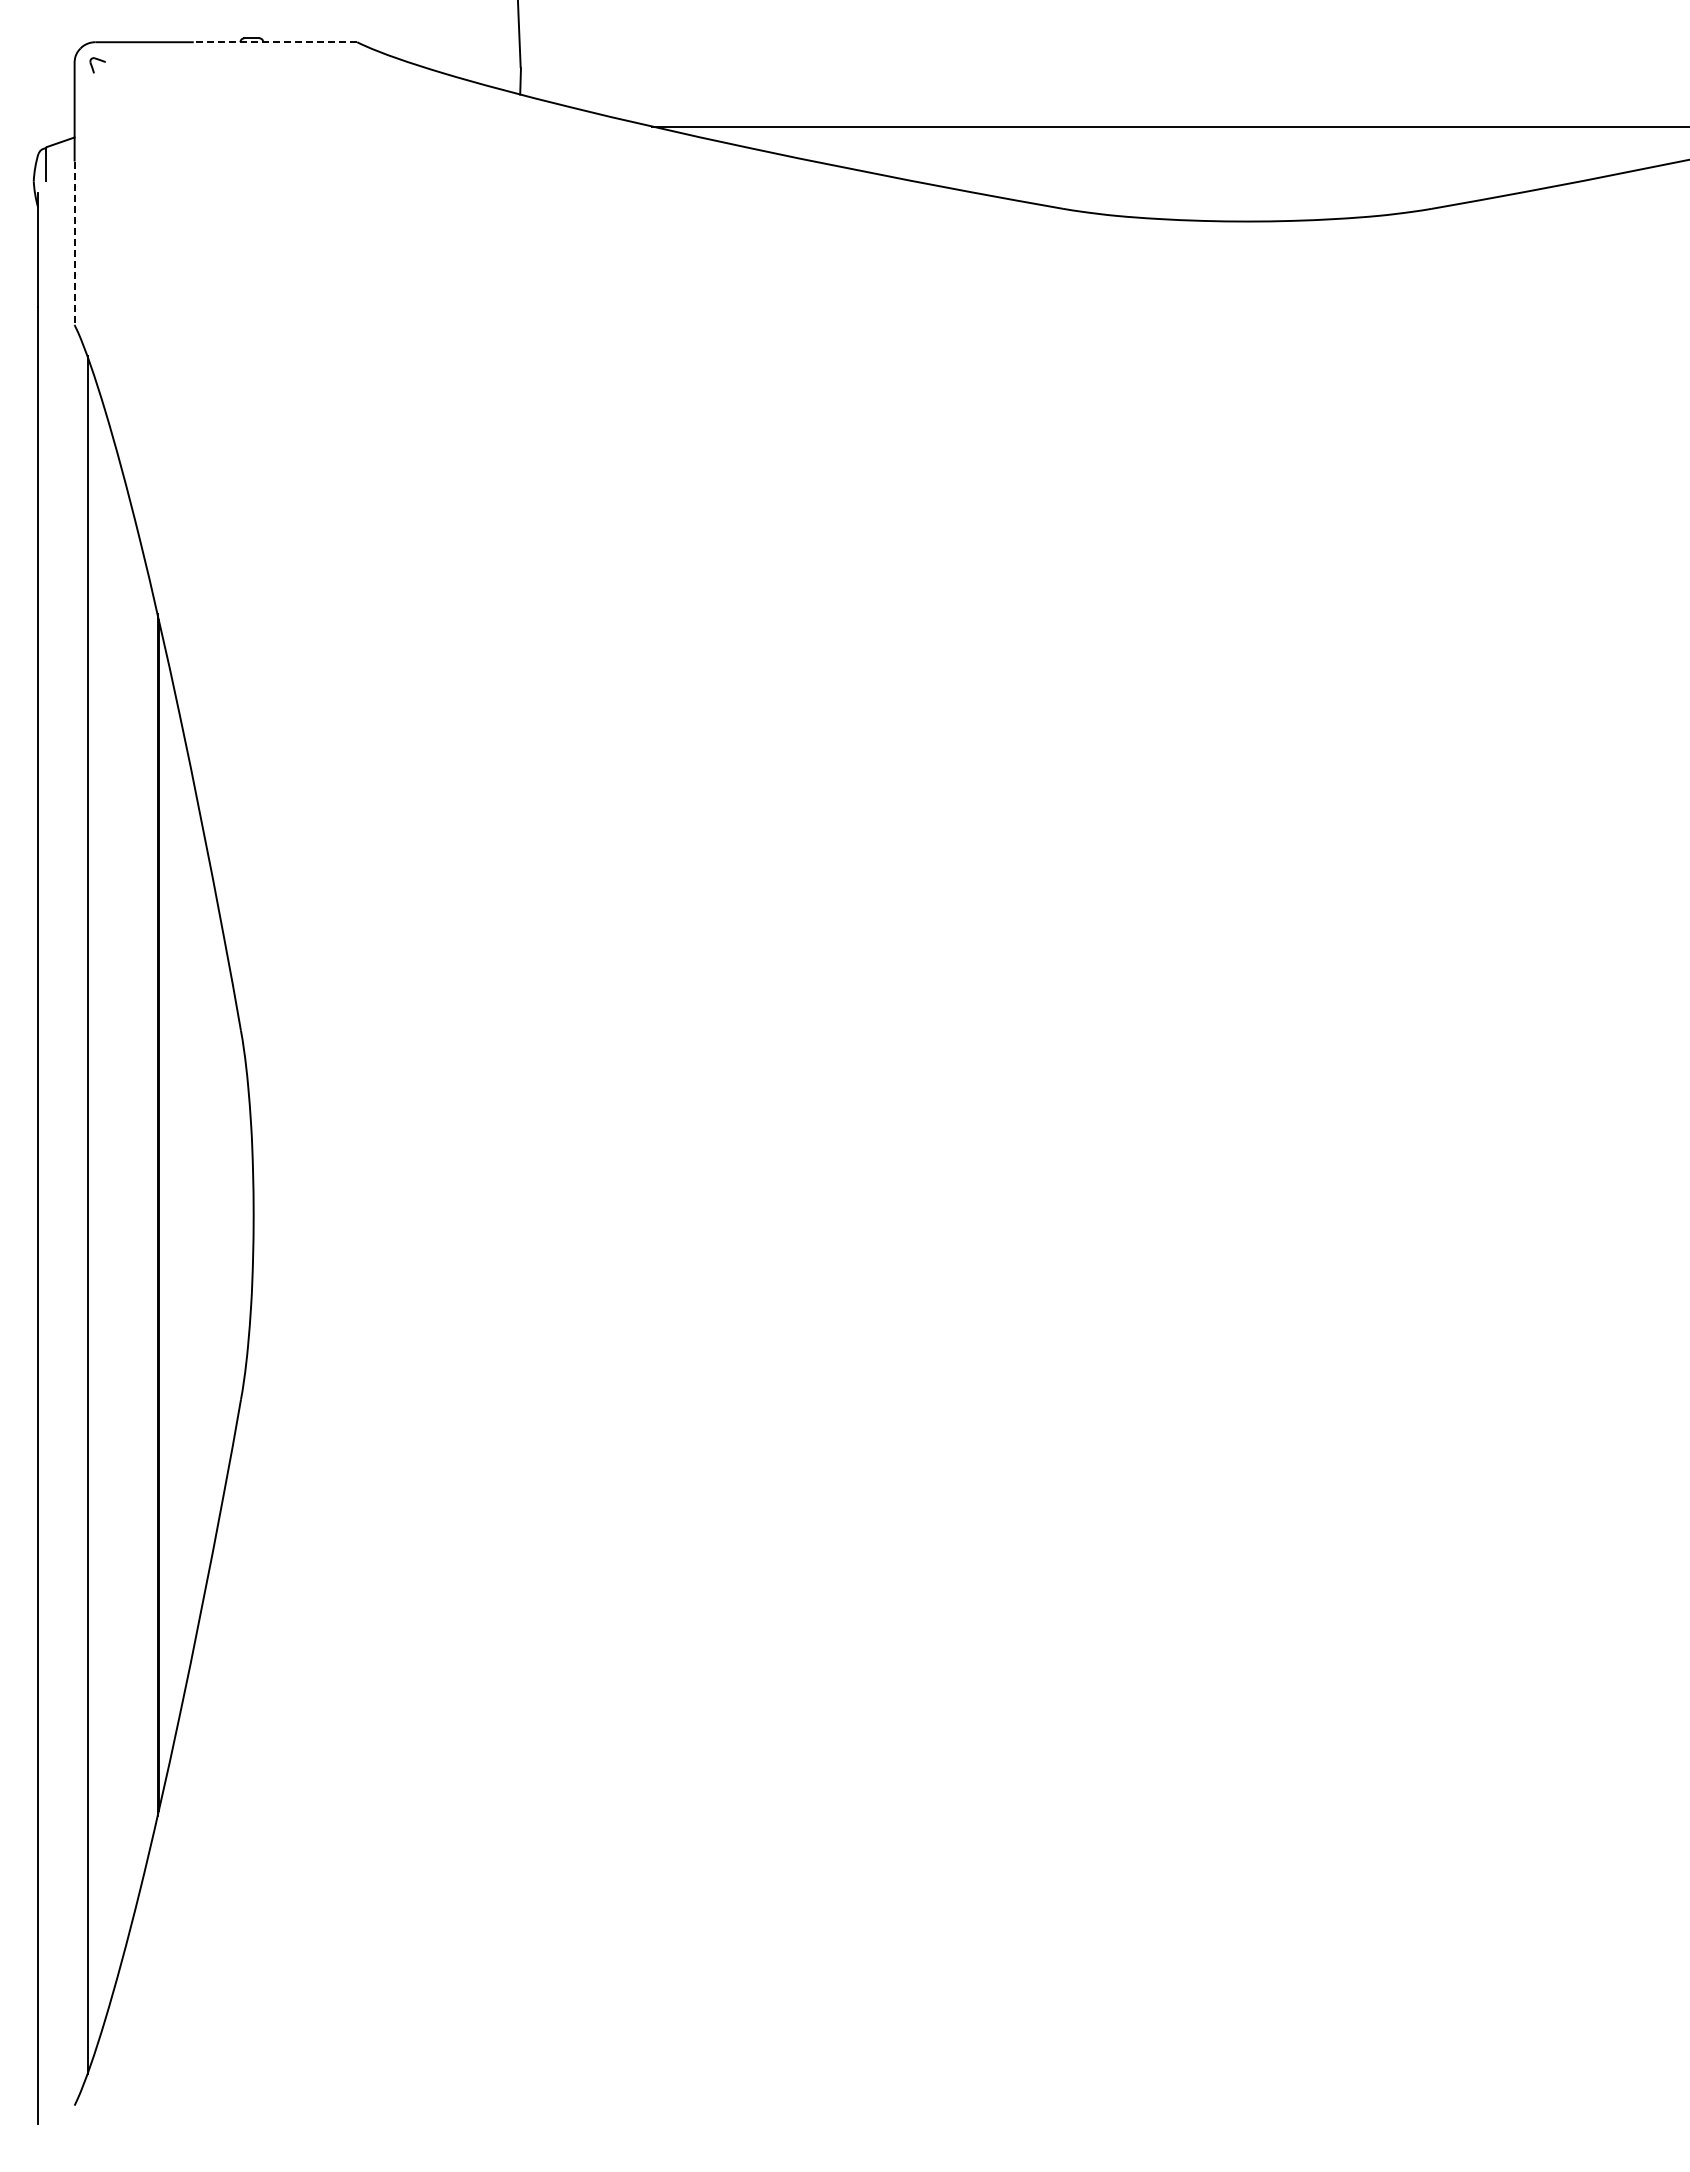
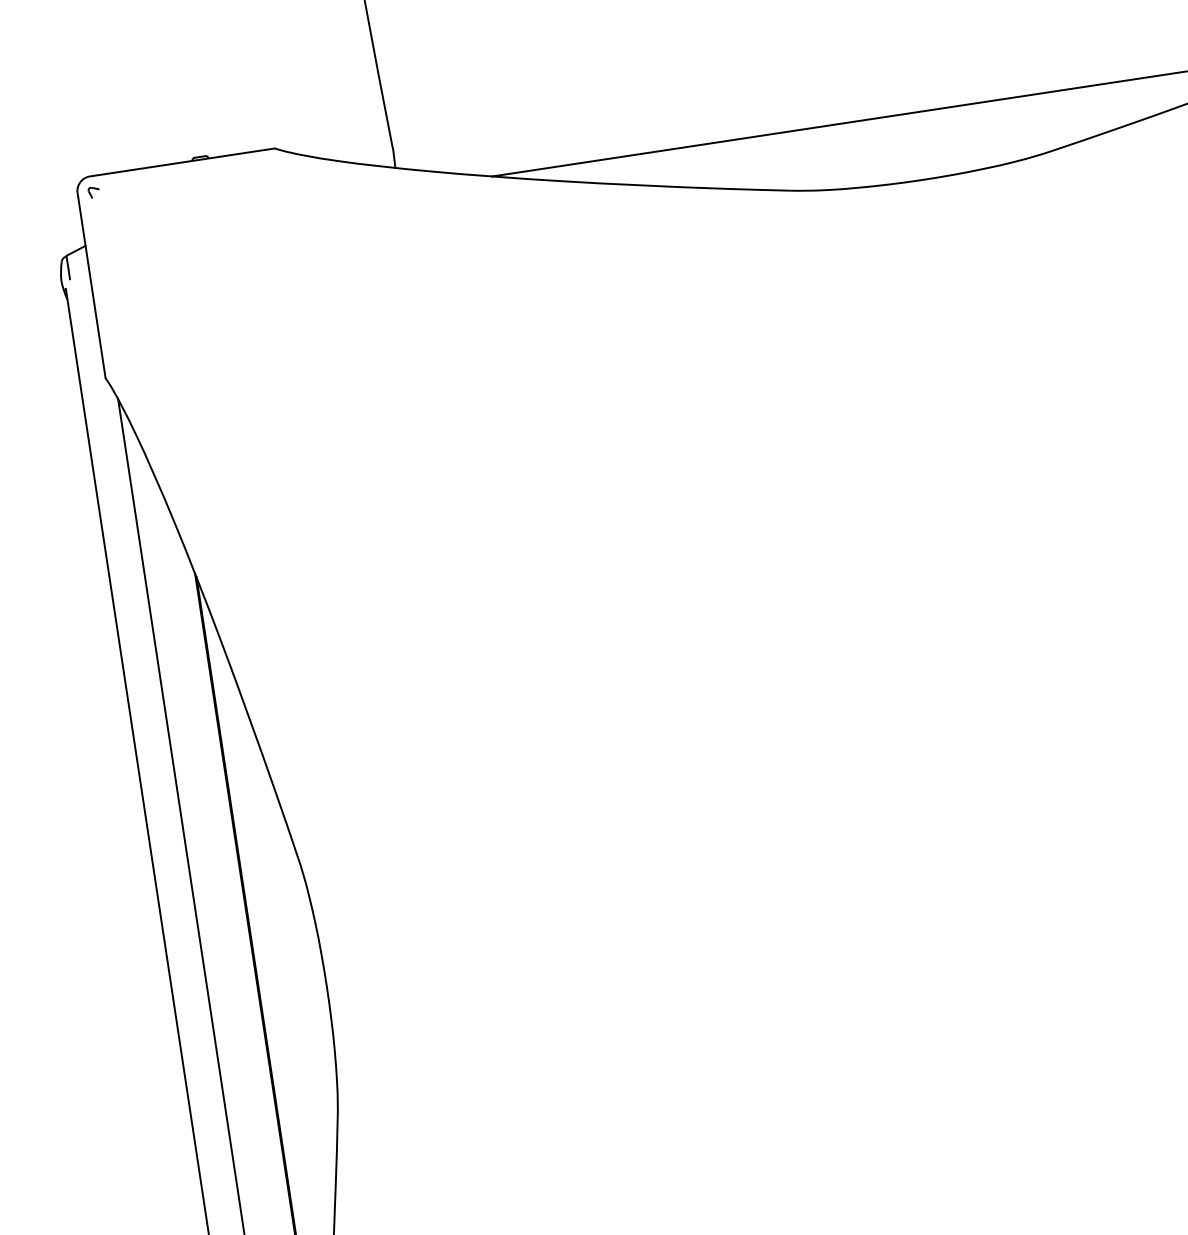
line: (275, 42) -> (217, 157), dashed -> solid
line: (74, 243) -> (96, 320), dashed -> solid

